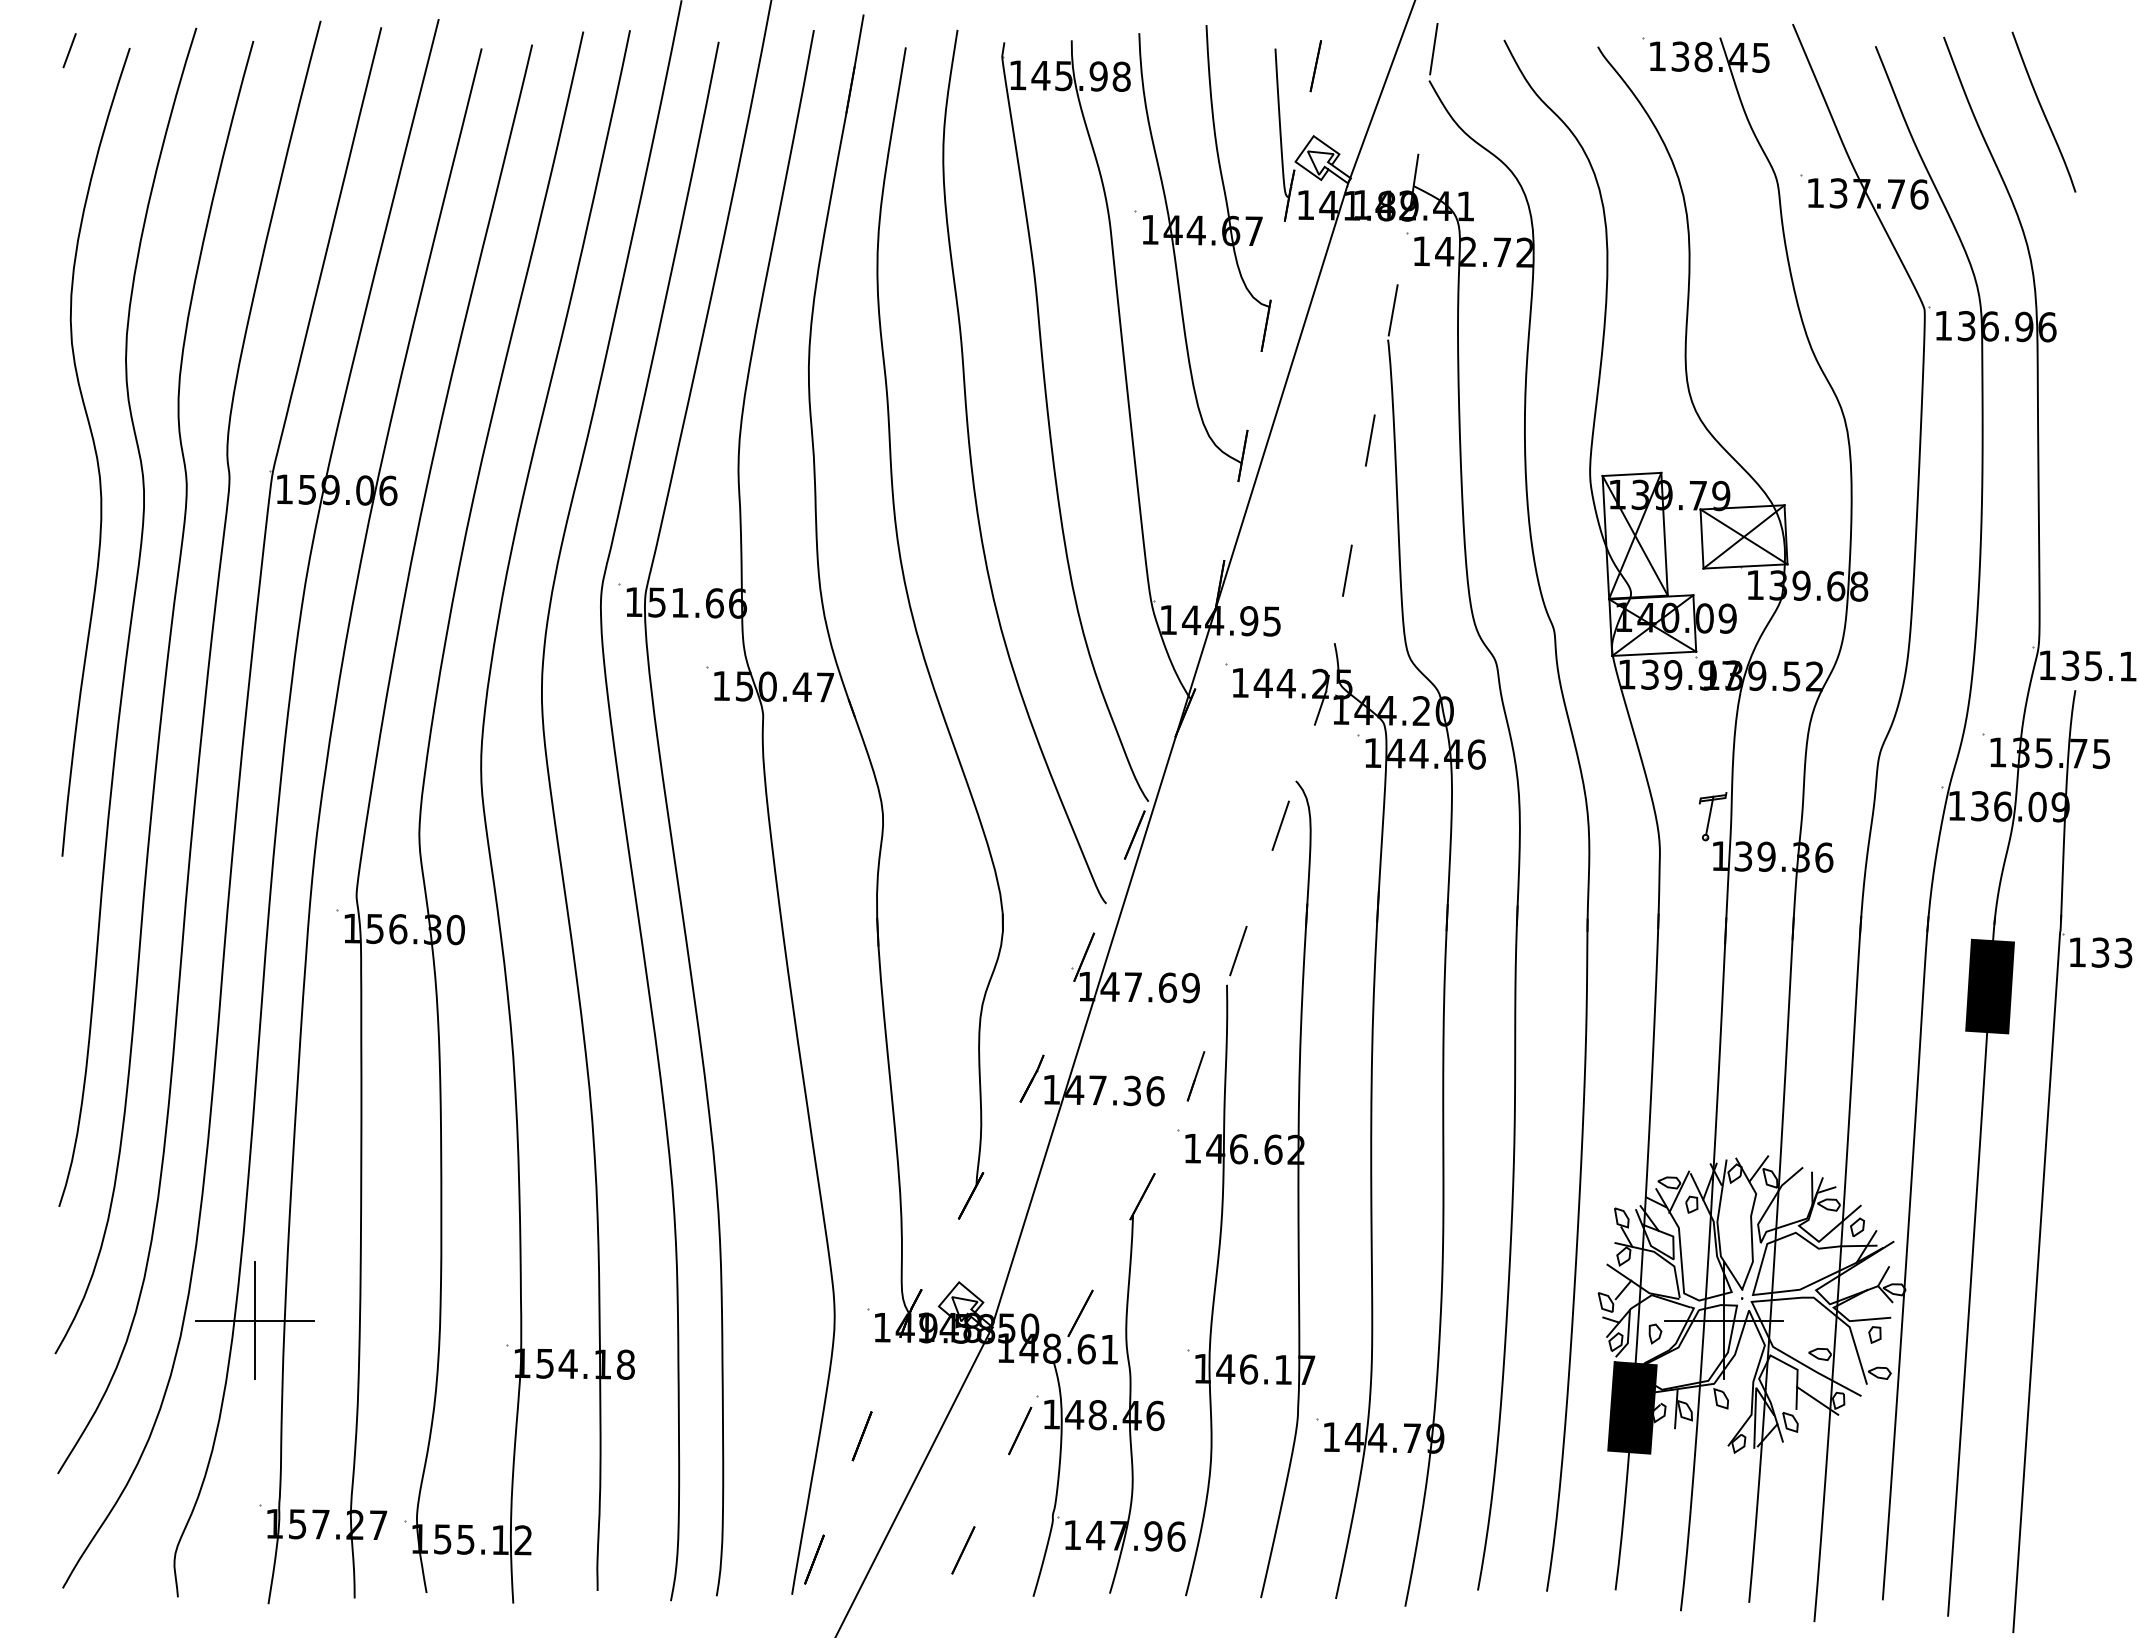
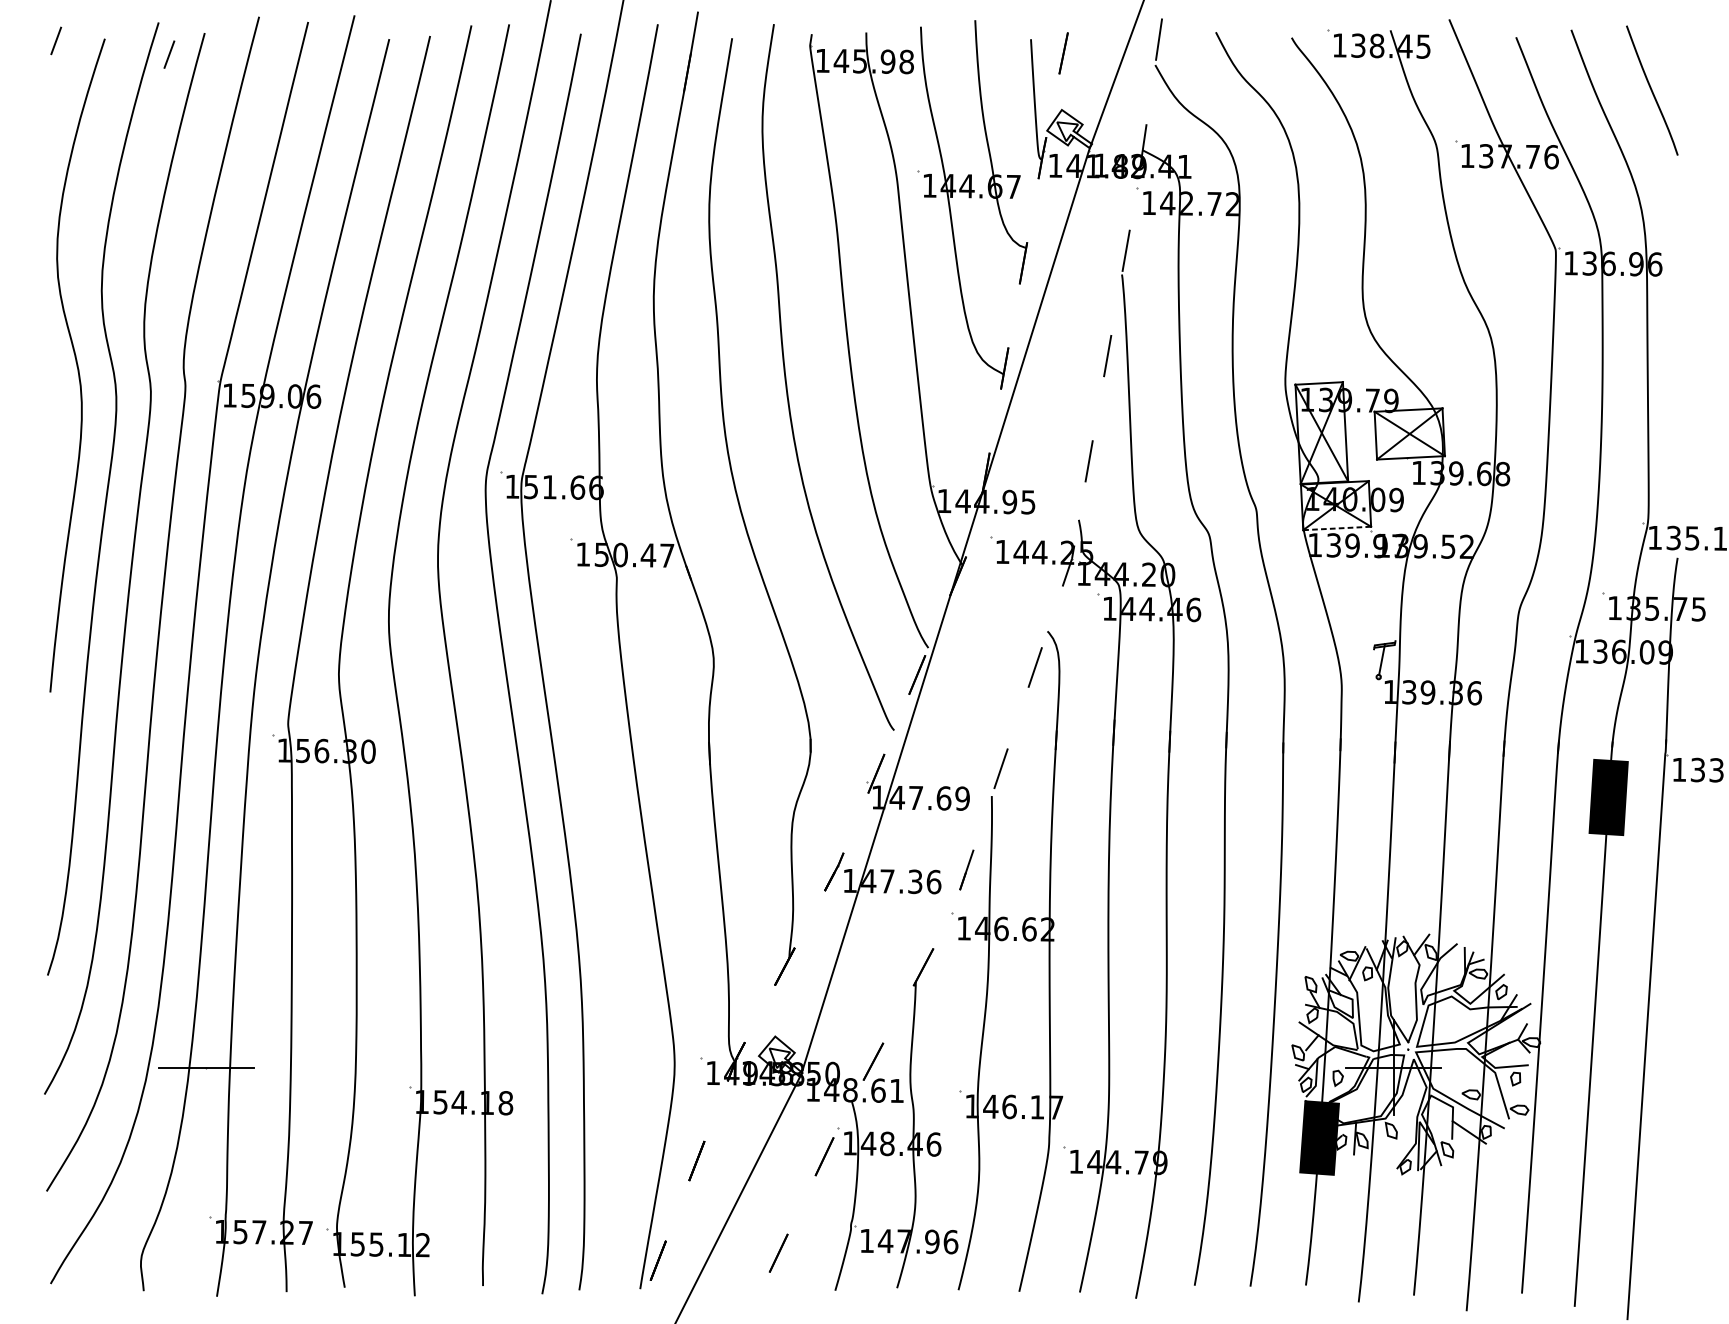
line: (209, 67) -> (169, 54), added
line: (1654, 653) -> (1337, 528), solid -> dashed
line: (255, 1320) -> (206, 1067), removed

